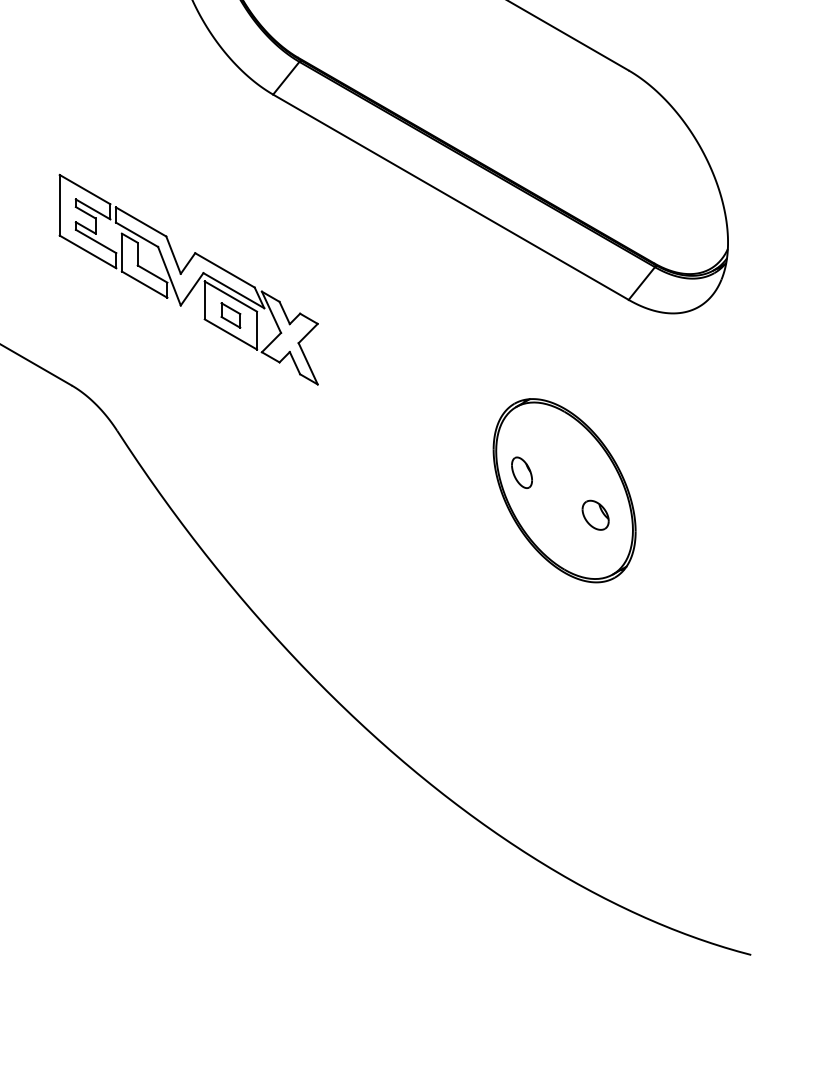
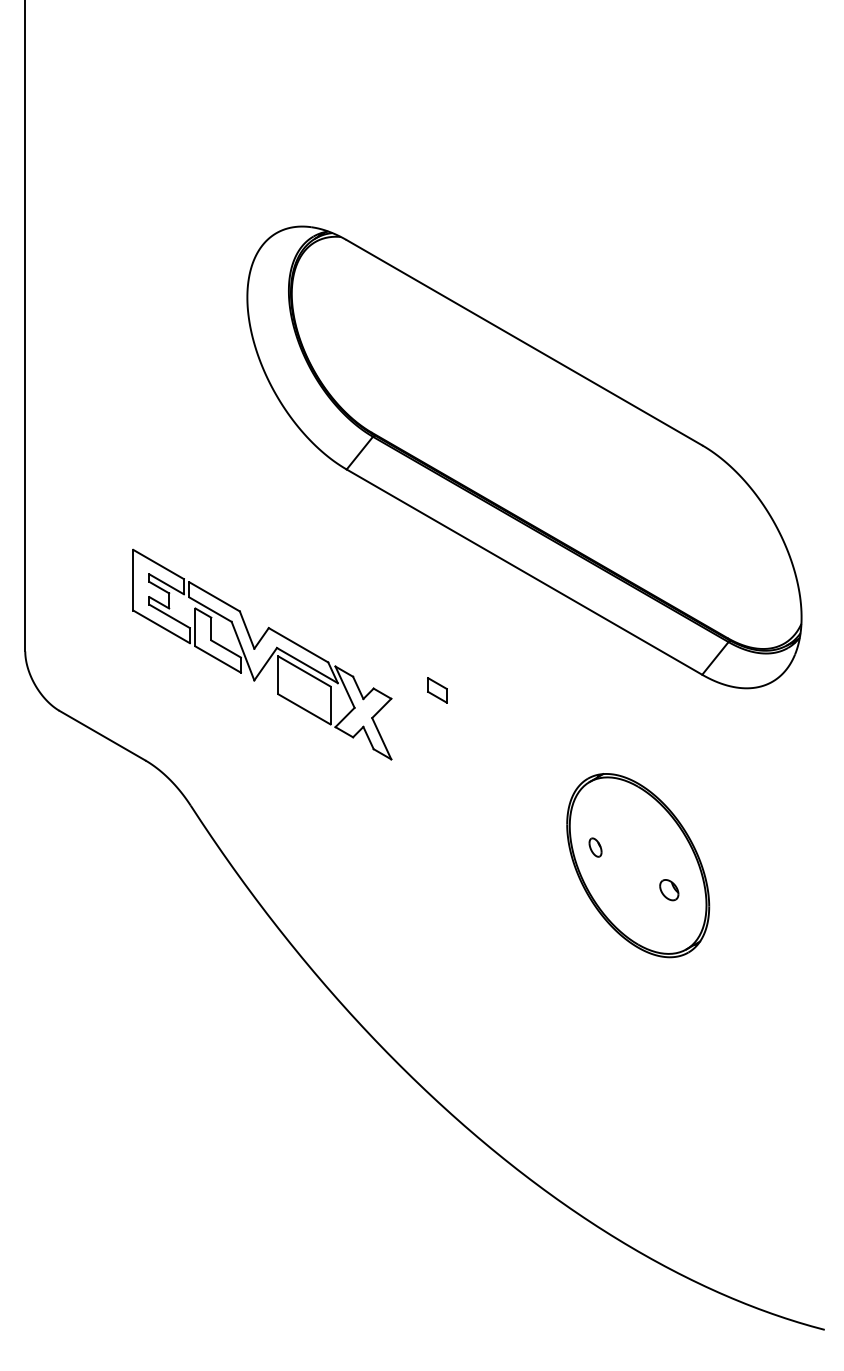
part: (230, 315) -> (437, 690), moved
part: (521, 472) -> (595, 847), size x0.6
part: (595, 514) -> (669, 889), size x0.7

